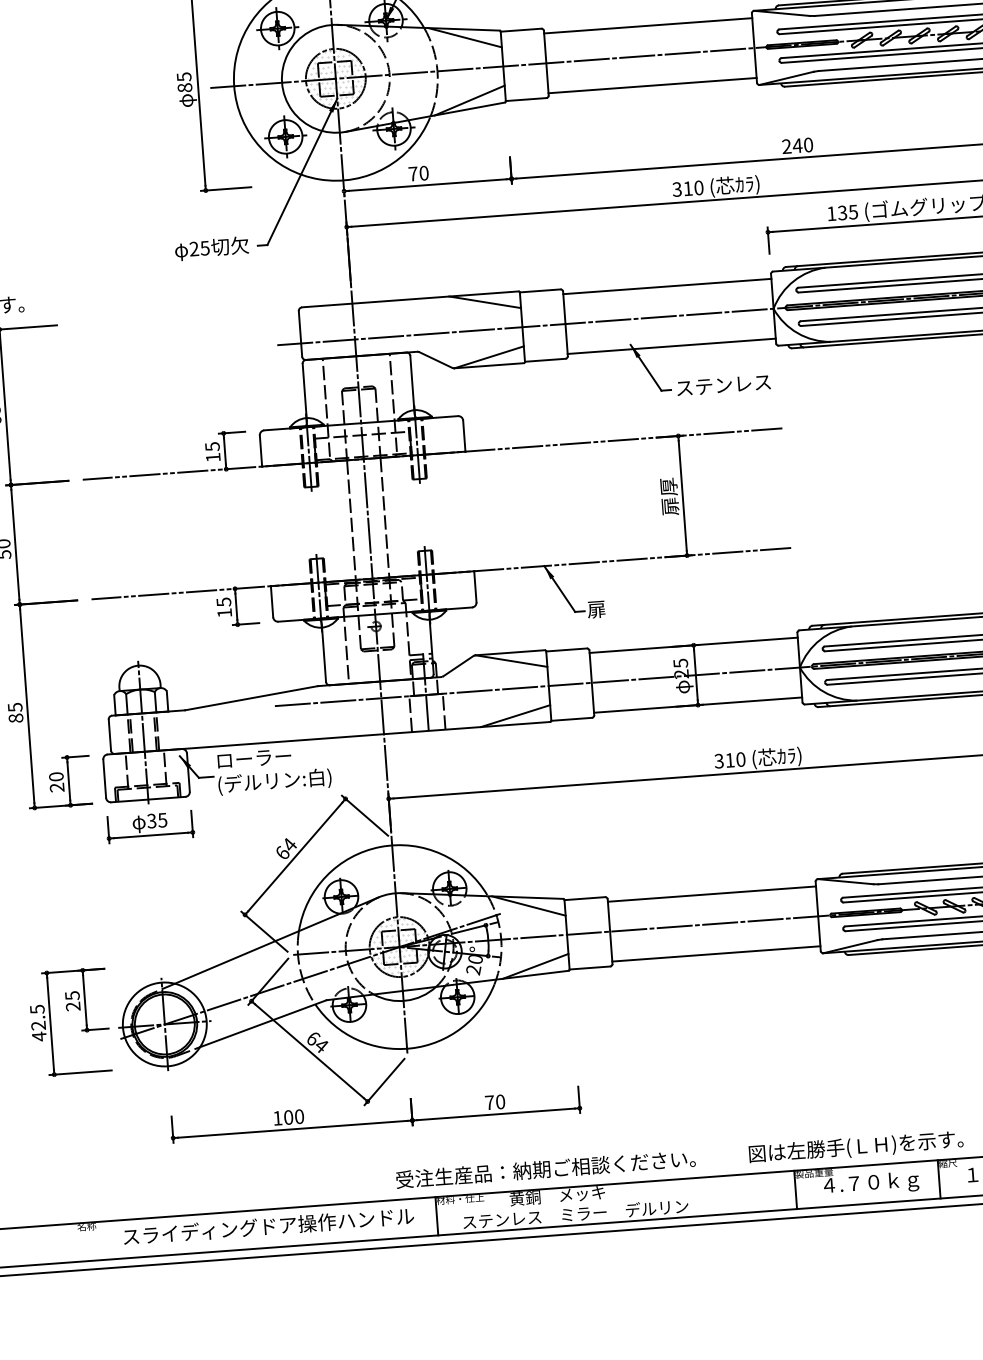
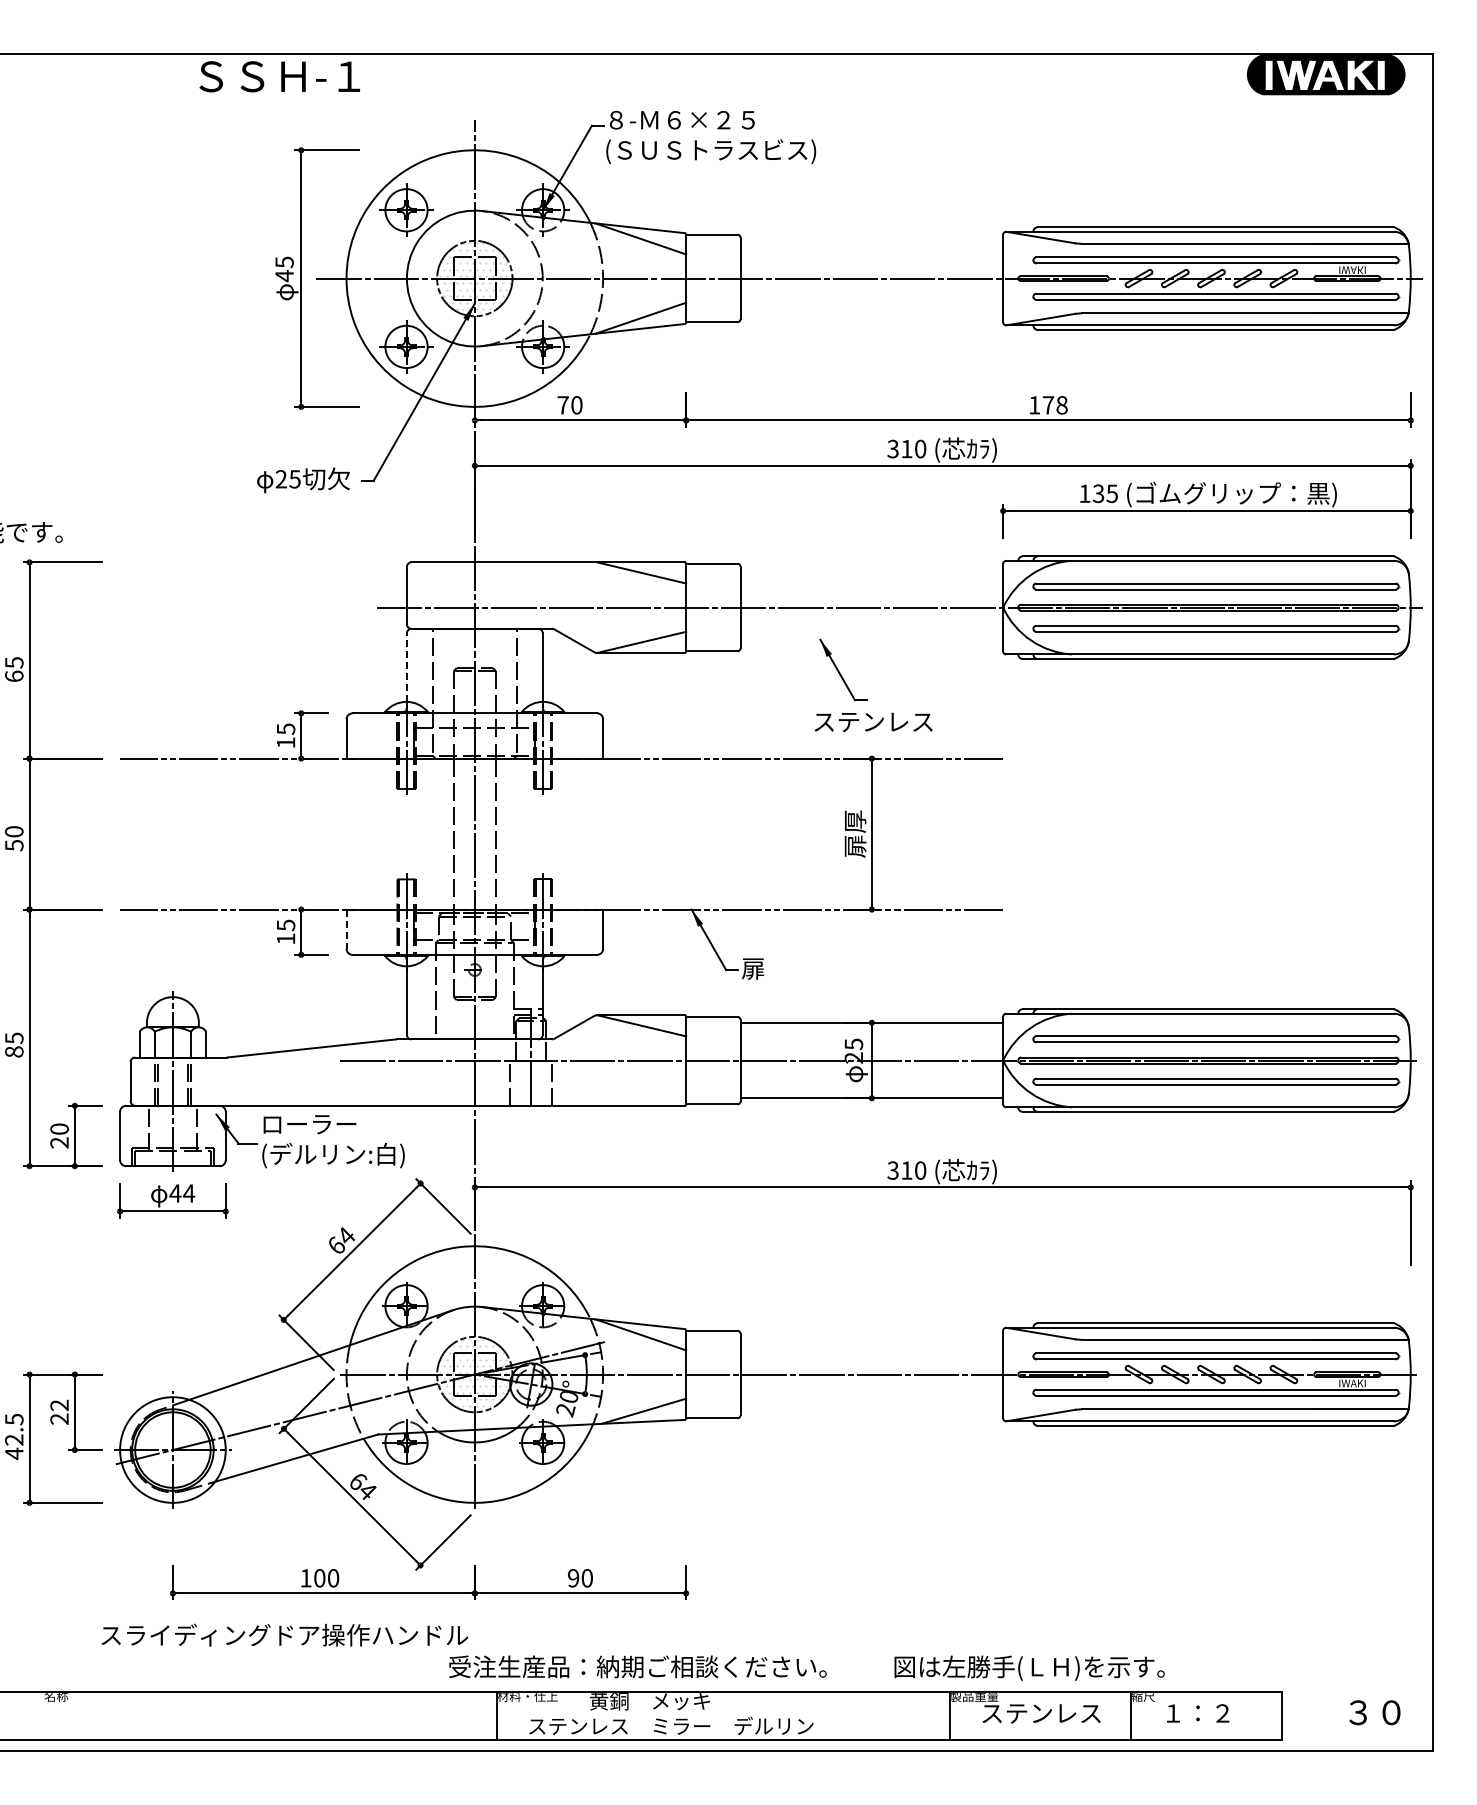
line: (647, 25) -> (871, 240), removed
line: (652, 85) -> (871, 316), removed
text: (184, 88) -> (284, 276), 85 -> 45
text: (797, 145) -> (1048, 405), 240 -> 178
line: (667, 286) -> (871, 569), removed
line: (671, 346) -> (871, 645), removed
text: (723, 385) -> (873, 722), moved
line: (304, 390) -> (406, 667), solid -> dashed
line: (272, 601) -> (346, 929), solid -> dashed
line: (515, 715) -> (641, 1094), removed
text: (157, 820) -> (182, 1193), 35 -> 44
line: (711, 893) -> (871, 1336), removed
line: (716, 954) -> (871, 1412), removed
text: (72, 995) -> (59, 1405), 25 -> 22
text: (489, 1102) -> (573, 1578), 70 -> 90
text: (869, 1184) -> (1043, 1715), ４.７０ｋｇ -> ステンレス
text: (268, 1225) -> (284, 1634), moved

